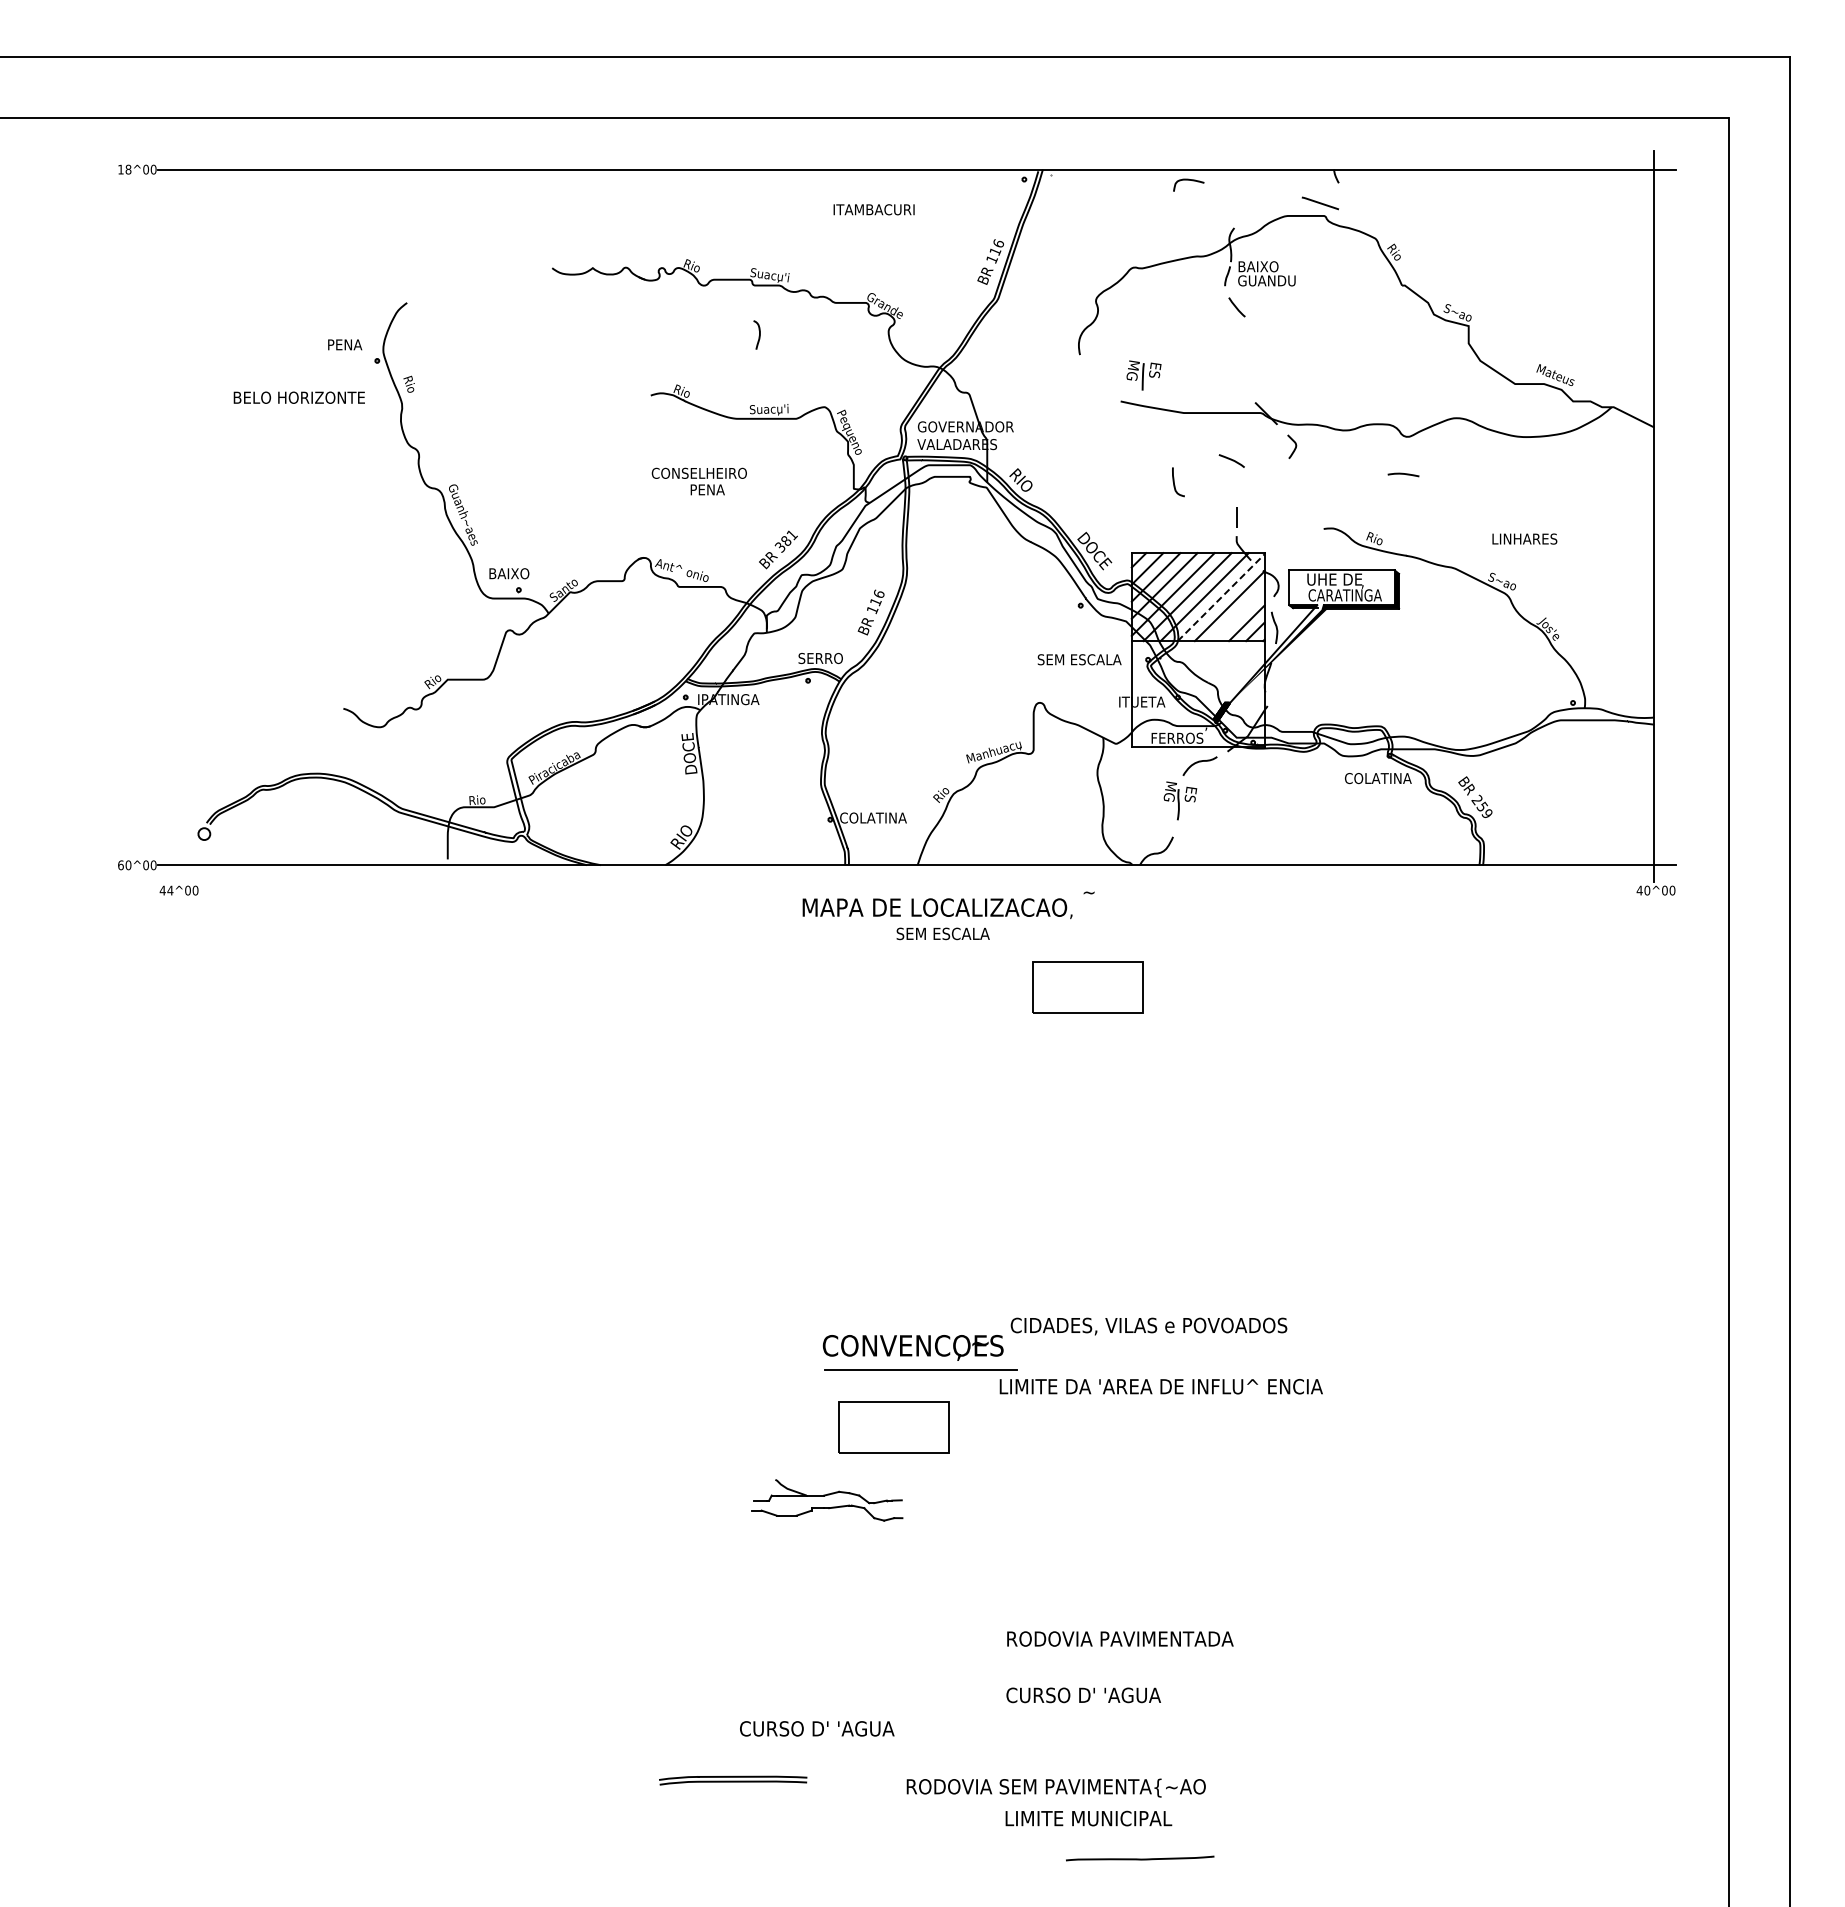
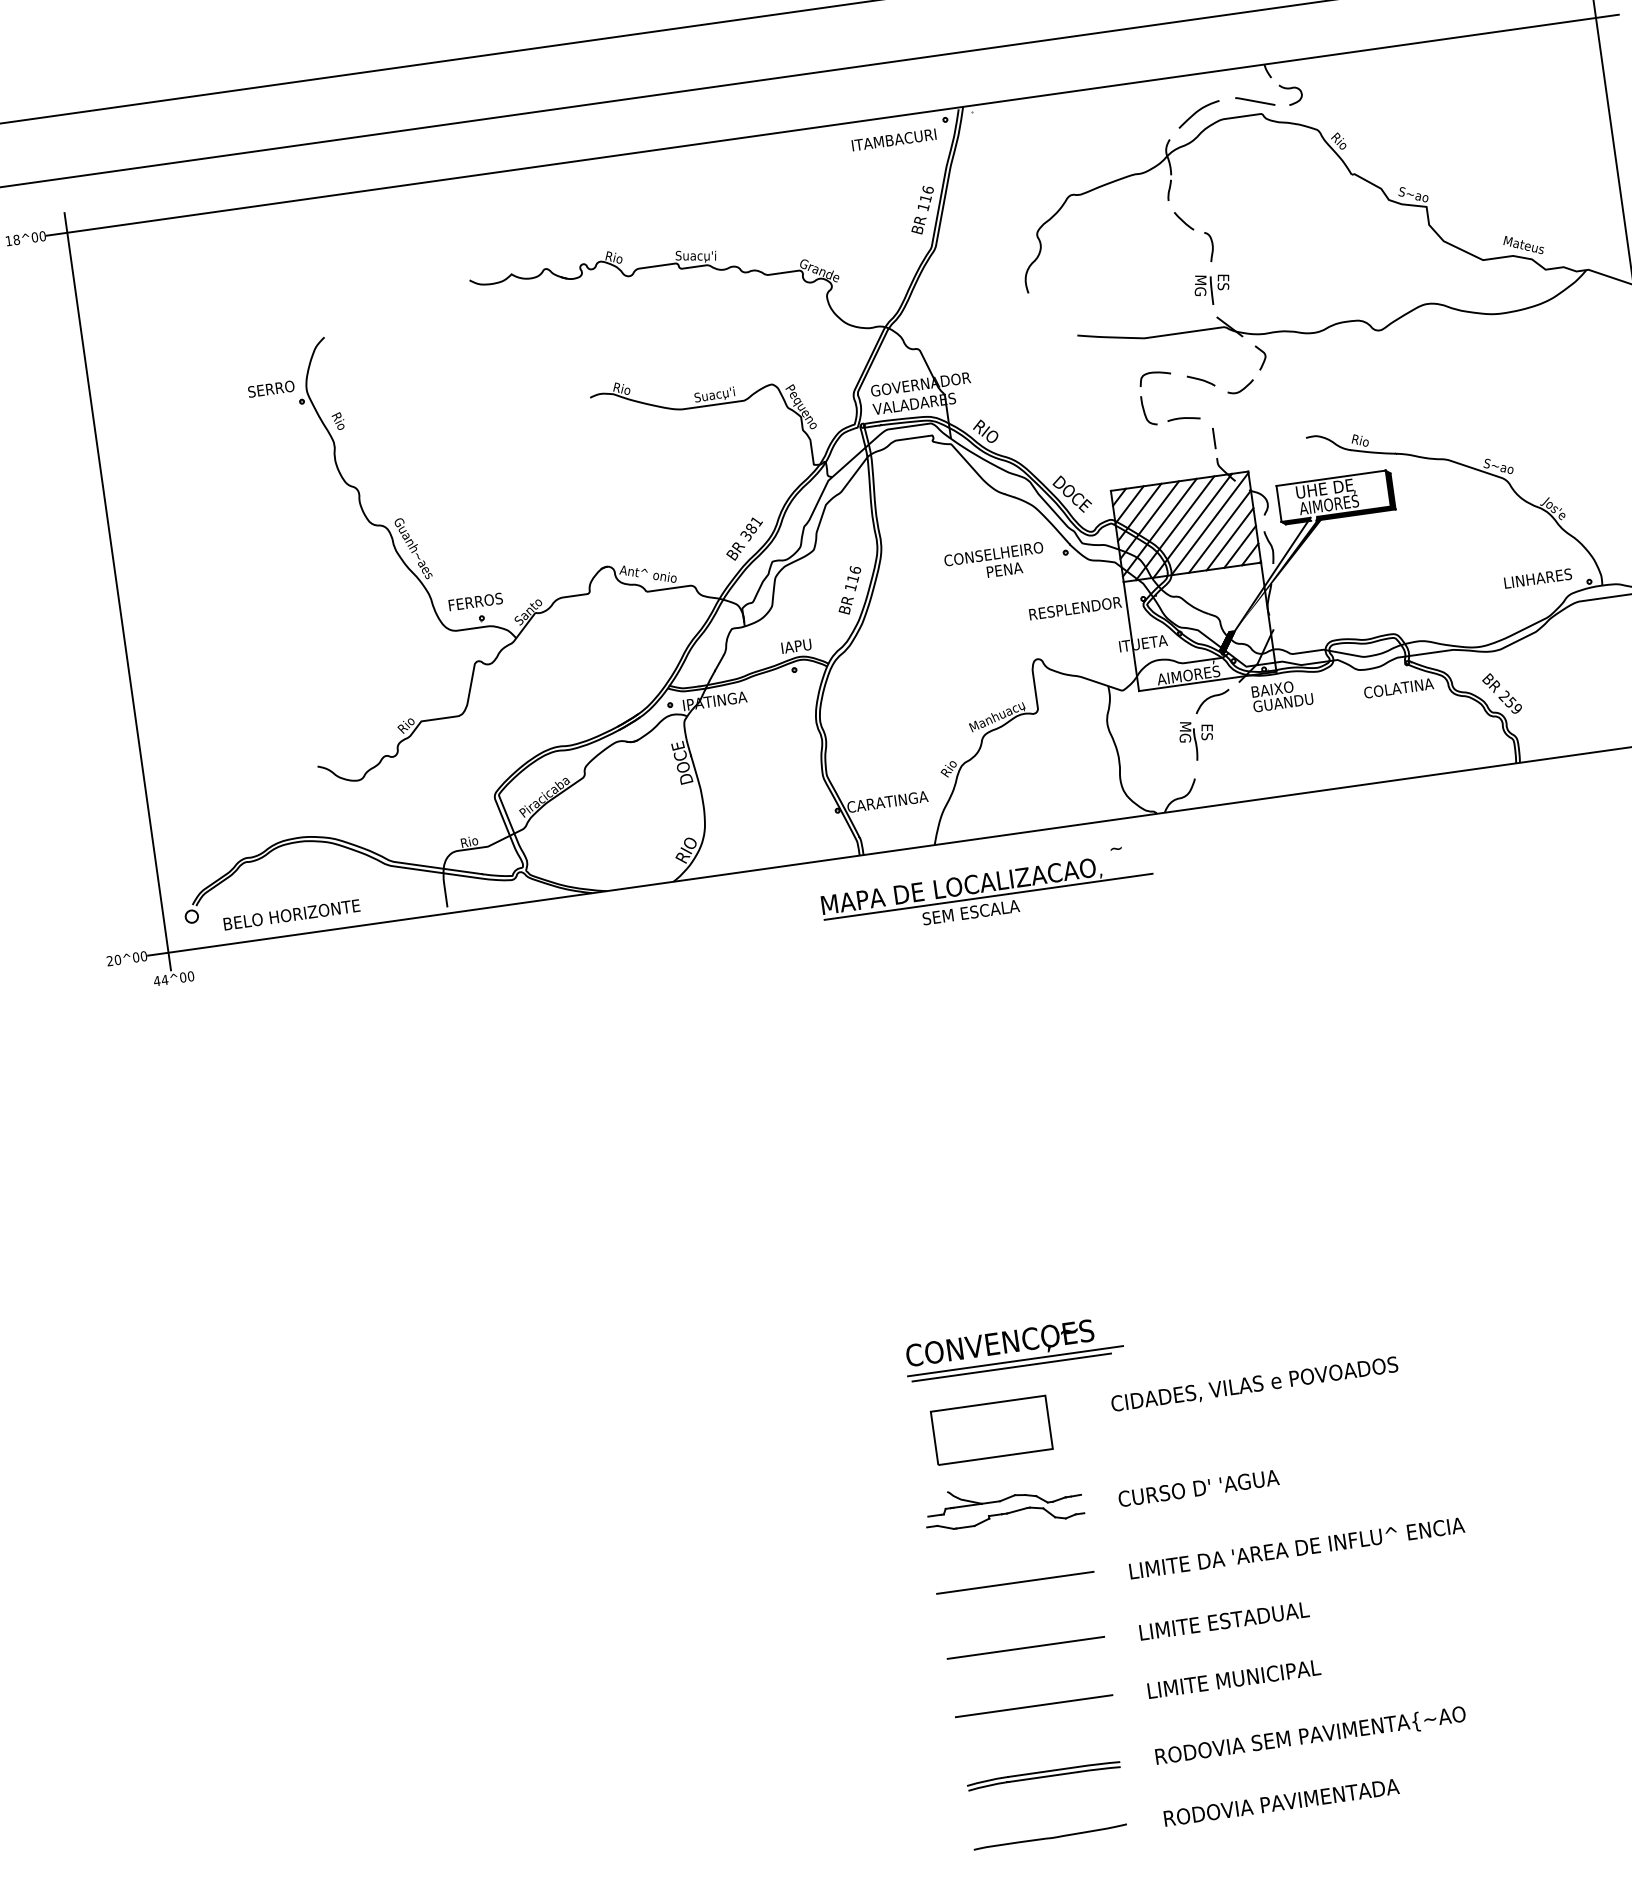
curve: (1188, 180) -> (1154, 373), moved
curve: (1355, 196) -> (1290, 89), added
curve: (1264, 206) -> (1197, 112), added
text: (873, 209) -> (893, 139), moved
text: (1266, 273) -> (1281, 695), moved
curve: (758, 336) -> (1211, 248), moved
text: (349, 344) -> (270, 388), PENA -> SERRO
part: (1143, 375) -> (1212, 289), moved
text: (298, 397) -> (290, 914), moved
curve: (1270, 473) -> (1242, 388), added
curve: (1403, 474) -> (1183, 418), moved
text: (698, 481) -> (994, 562), moved
line: (177, 516) -> (117, 591), added
text: (1524, 538) -> (1537, 578), moved
text: (515, 573) -> (476, 601), BAIXO -> FERROS
text: (1344, 595) -> (1337, 503), CARATINGA -> AIMORES
line: (1221, 597) -> (1210, 523), dashed -> solid
line: (1237, 614) -> (1229, 539), added
text: (820, 658) -> (804, 645), SERRO -> IAPU
text: (1081, 659) -> (1074, 608), SEM ESCALA -> RESPLENDOR
text: (1180, 737) -> (1188, 674), FERROS -> AIMORES
text: (883, 817) -> (892, 800), COLATINA -> CARATINGA
text: (120, 865) -> (109, 961), 60^ -> 20^
line: (961, 921) -> (988, 896), added
part: (1087, 987) -> (1128, 946), removed
text: (1148, 1326) -> (1254, 1385), moved
line: (925, 1364) -> (1015, 1360), added
text: (1160, 1386) -> (1296, 1548), moved
part: (827, 1500) -> (1004, 1505), moved
line: (895, 1574) -> (1014, 1582), added
line: (896, 1637) -> (1025, 1647), added
text: (1121, 1638) -> (1258, 1615), RODOVIA PAVIMENTADA -> LIMITE ESTADUAL
line: (896, 1694) -> (1033, 1706), added
text: (1089, 1695) -> (1233, 1679), CURSO D' 'AGUA -> LIMITE MUNICIPAL
text: (817, 1728) -> (1199, 1487), moved
part: (733, 1780) -> (1044, 1775), moved
text: (1055, 1787) -> (1309, 1736), moved
text: (1119, 1818) -> (1282, 1802), LIMITE MUNICIPAL -> RODOVIA PAVIMENTADA
curve: (1140, 1858) -> (1050, 1837), moved

